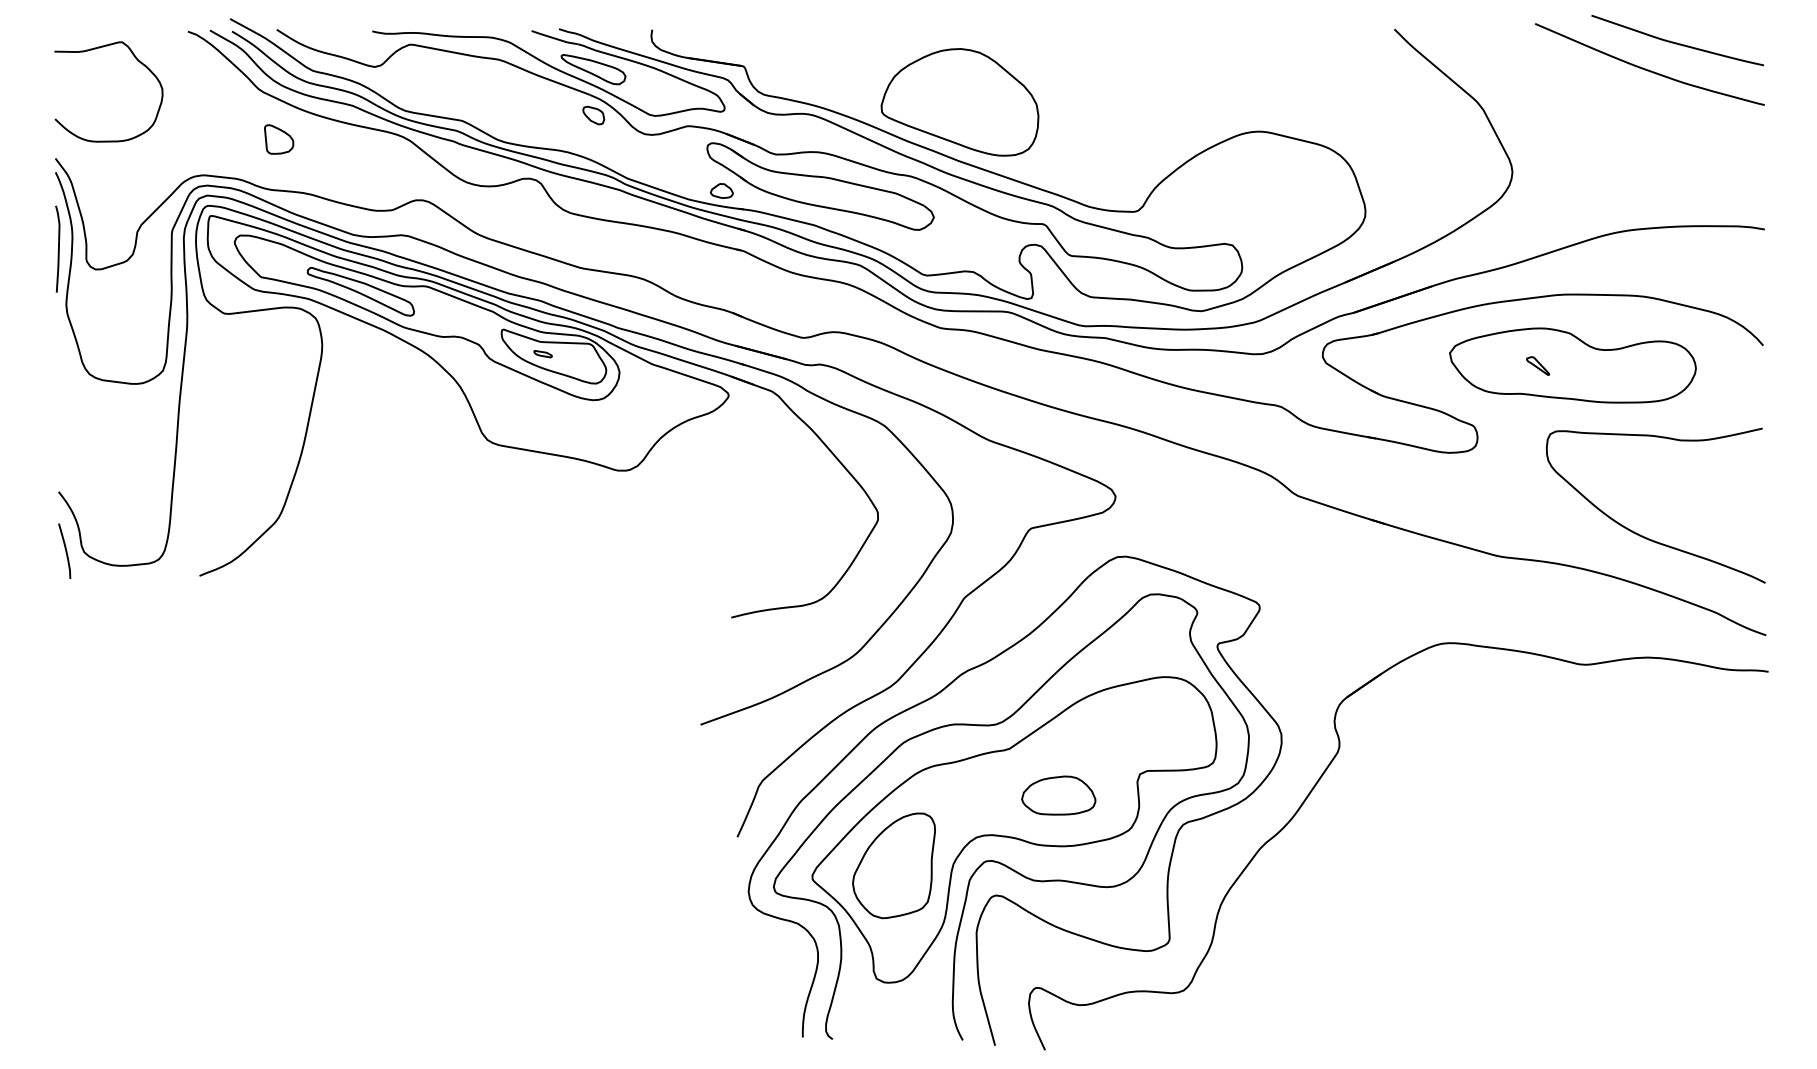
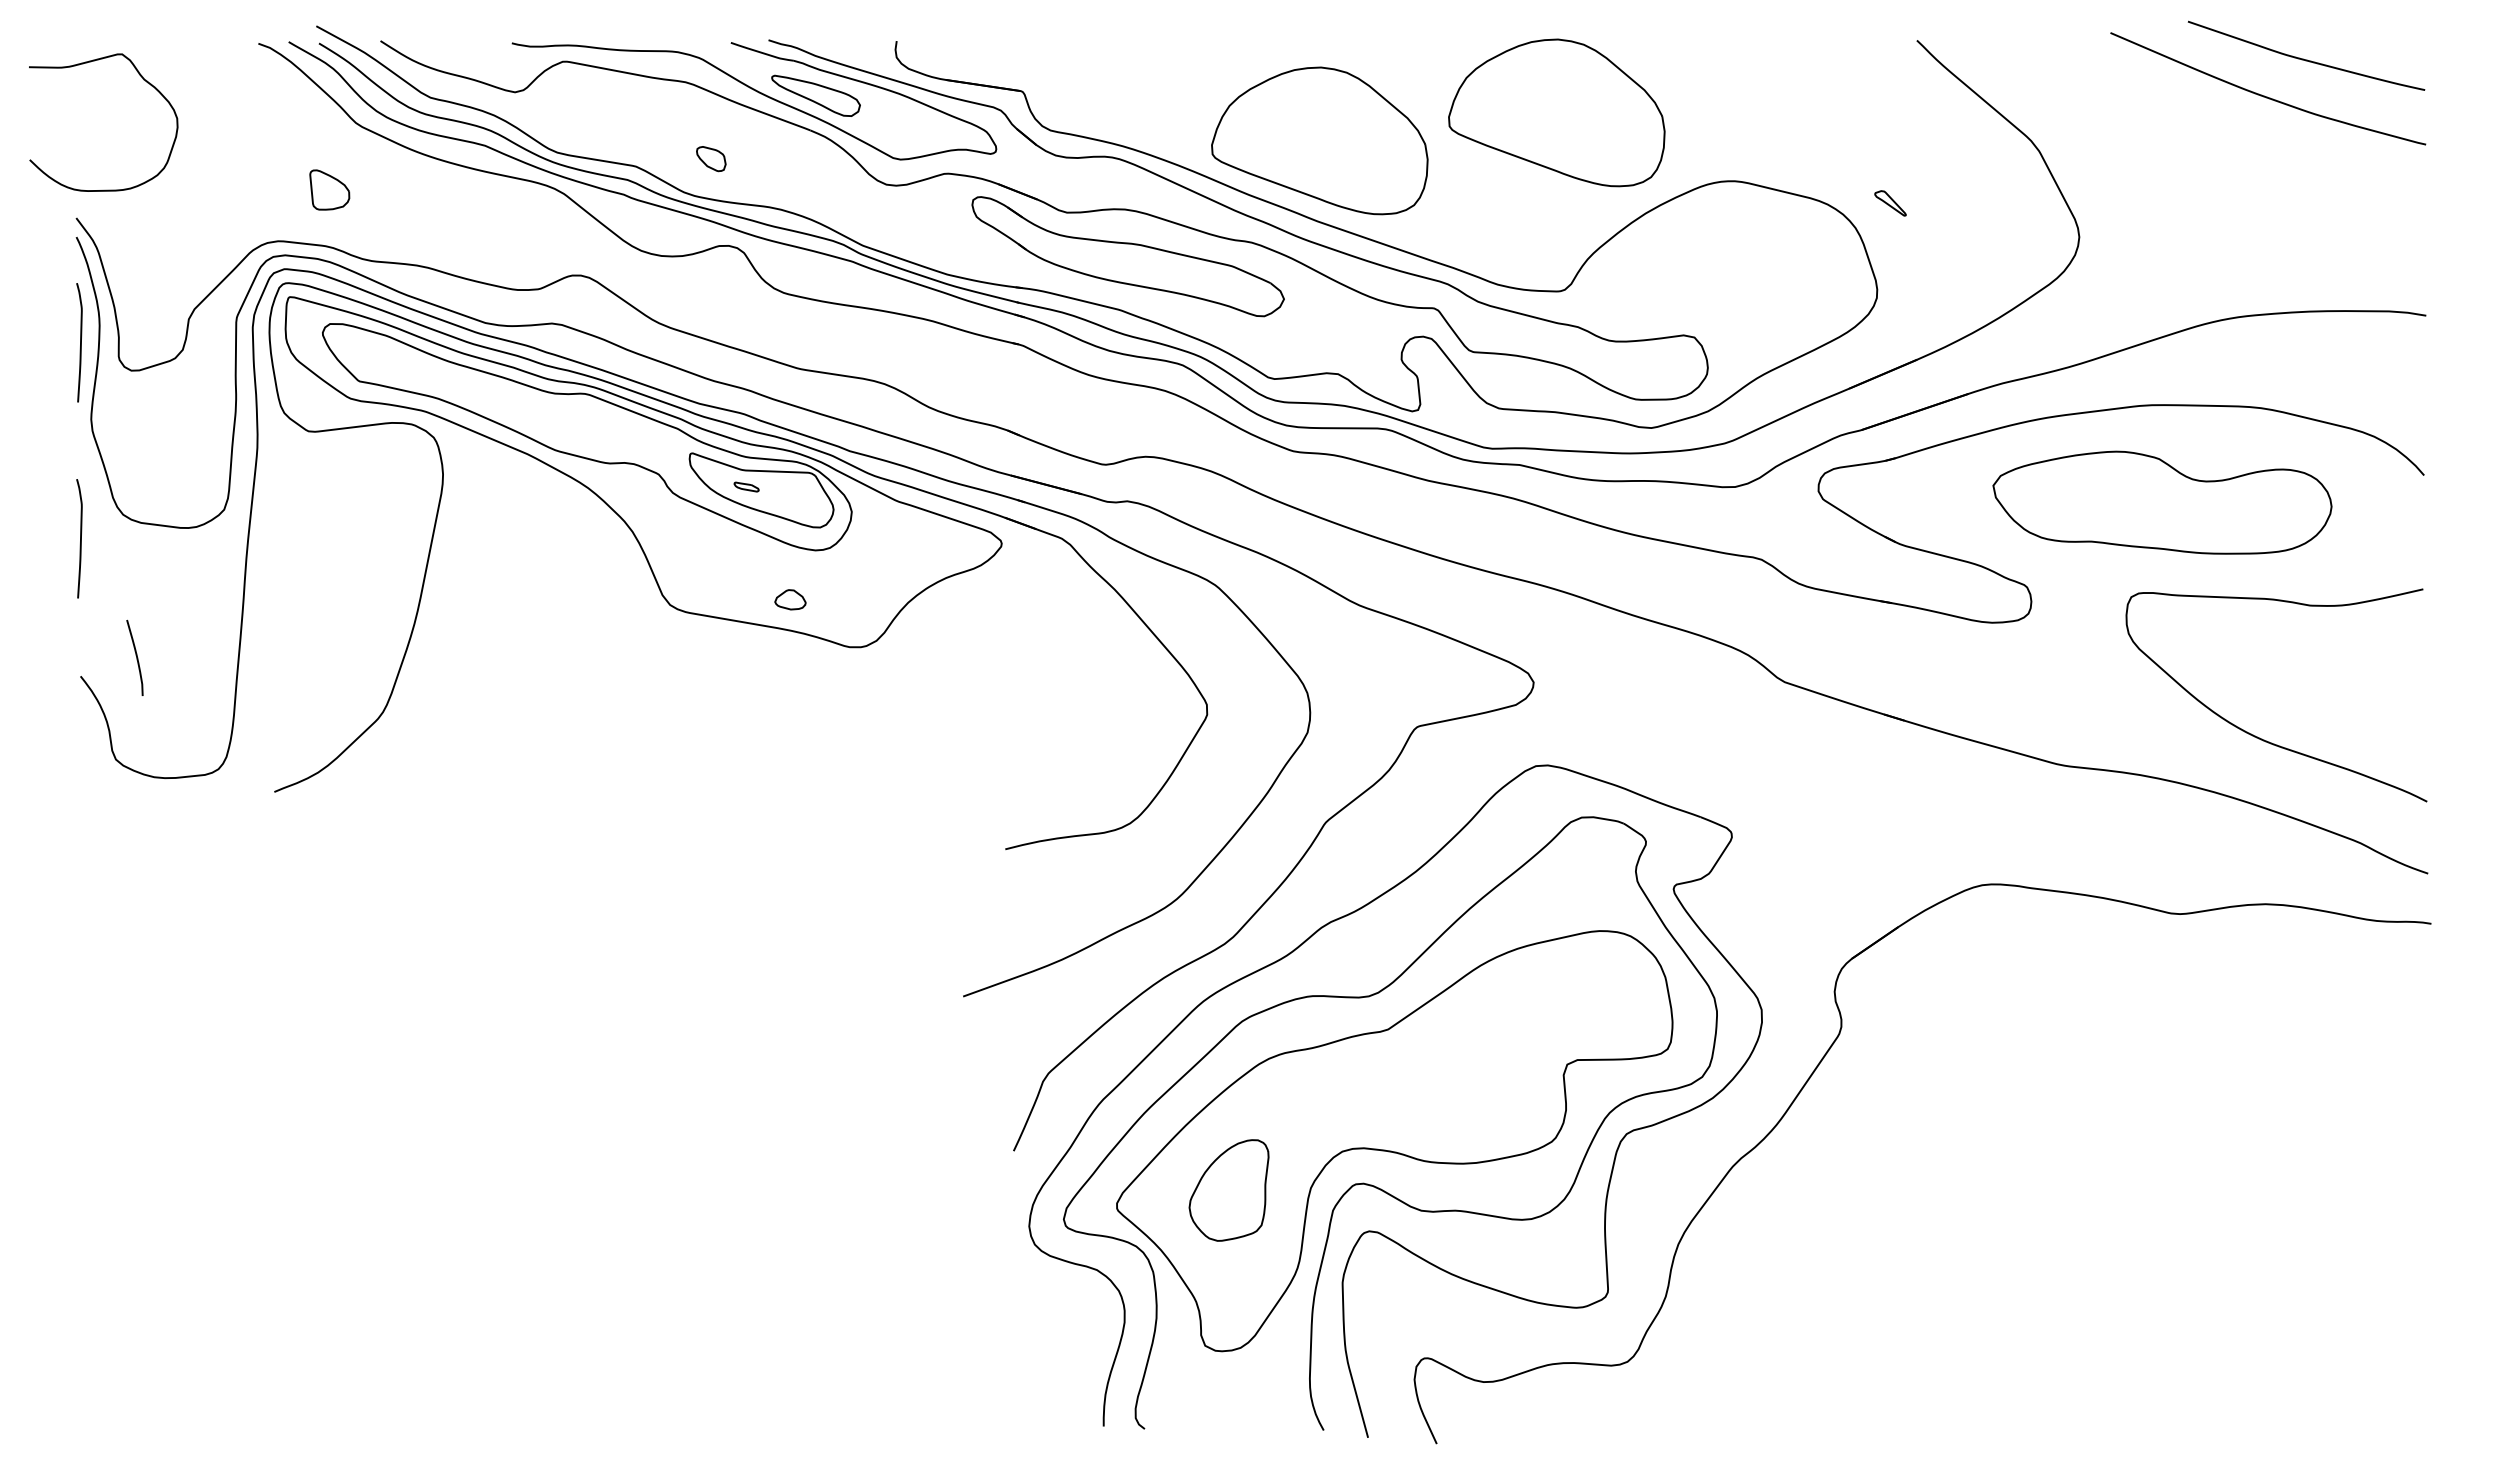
curve: (137, 61) -> (143, 80), moved
part: (1132, 81) -> (1556, 112), added
part: (593, 115) -> (711, 159), moved
part: (278, 139) -> (329, 189), moved
part: (721, 190) -> (790, 599), moved
part: (361, 291) -> (496, 401), removed
part: (1538, 366) -> (1890, 203), moved
curve: (58, 391) -> (80, 538), added
curve: (65, 550) -> (136, 657), moved
part: (1058, 795) -> (1455, 1093), removed
part: (893, 865) -> (1228, 1190), size x0.7

